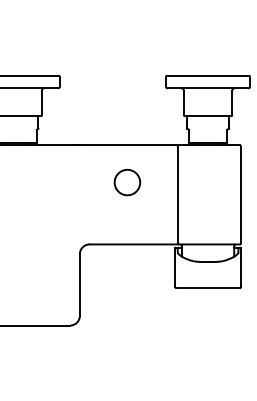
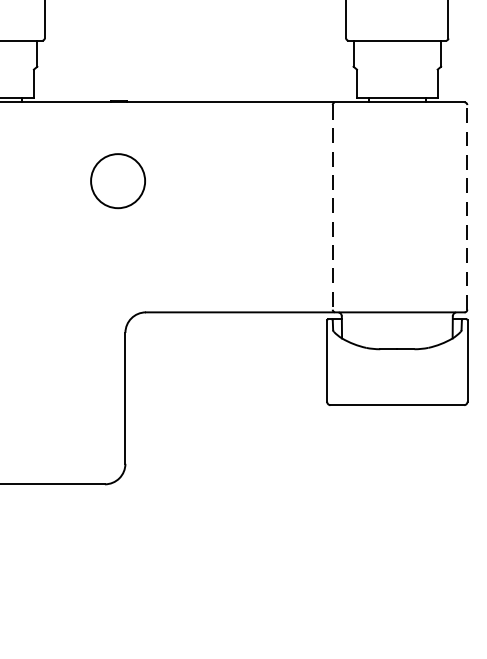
circle: (127, 182) -> (118, 180), moved
line: (241, 194) -> (468, 206), solid -> dashed
line: (177, 195) -> (332, 208), solid -> dashed

